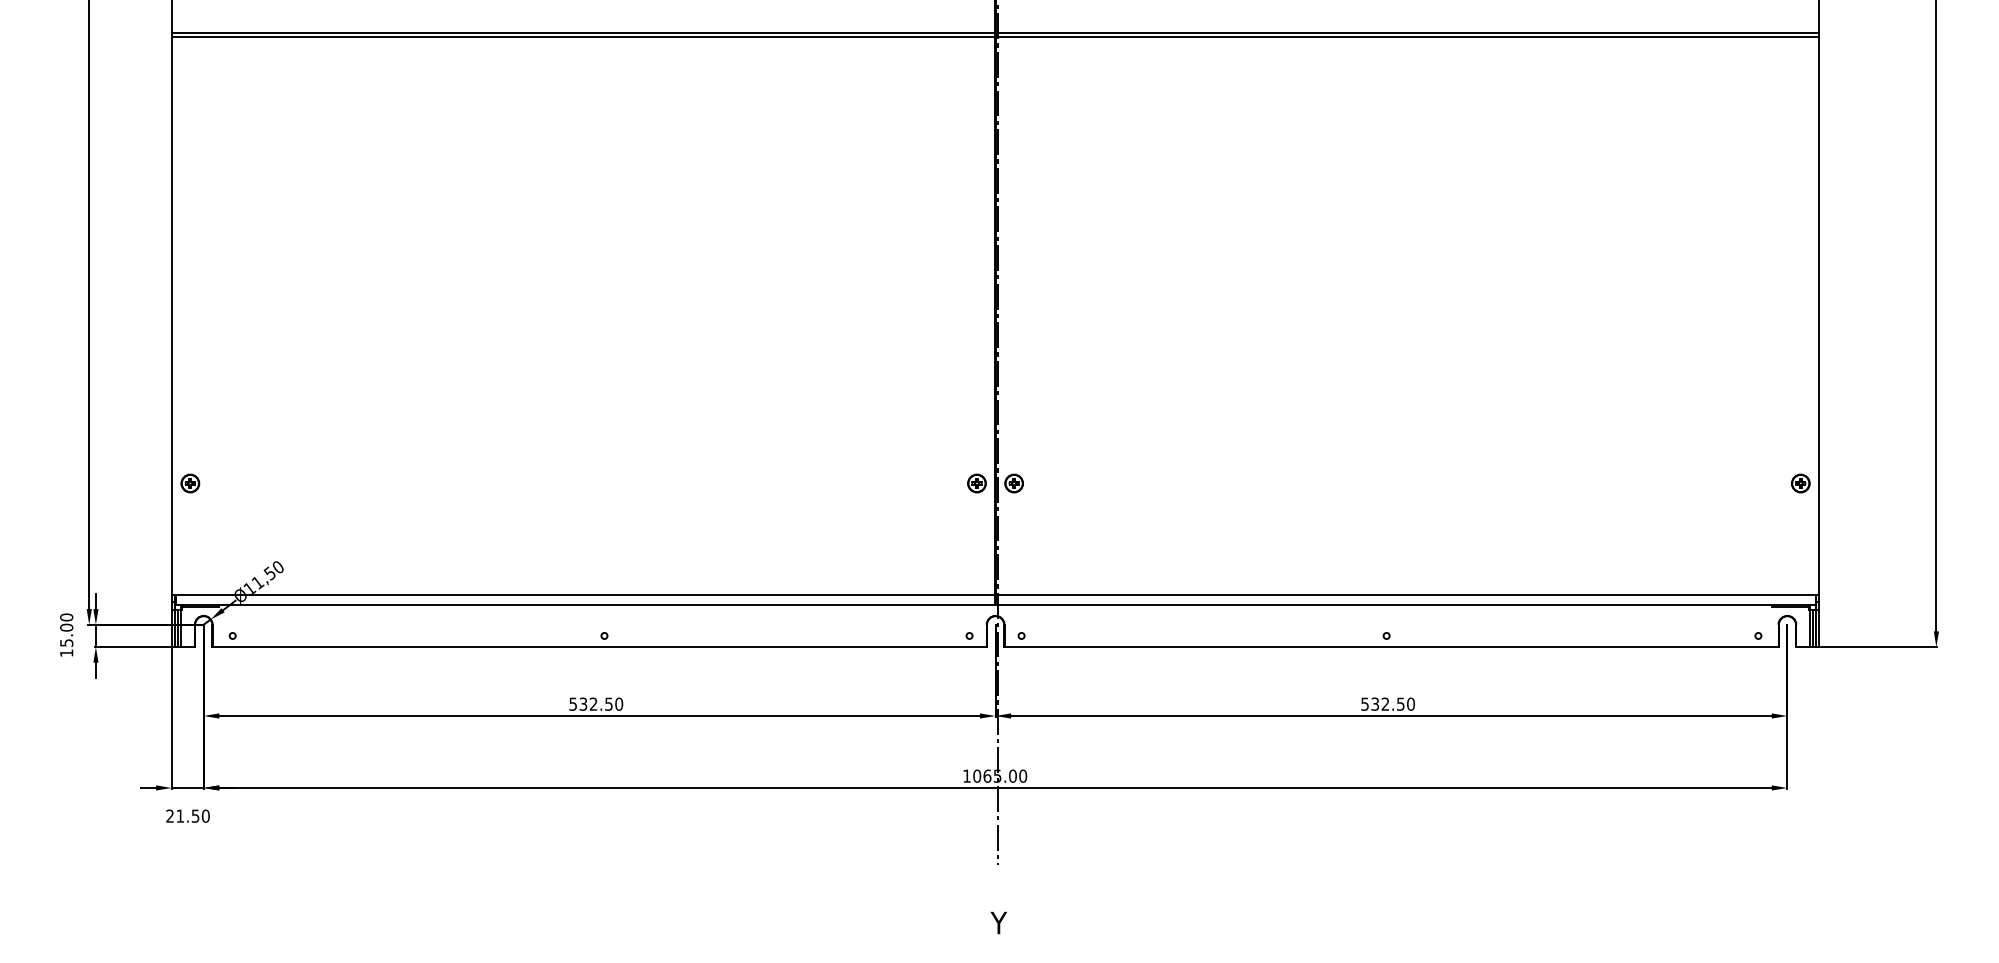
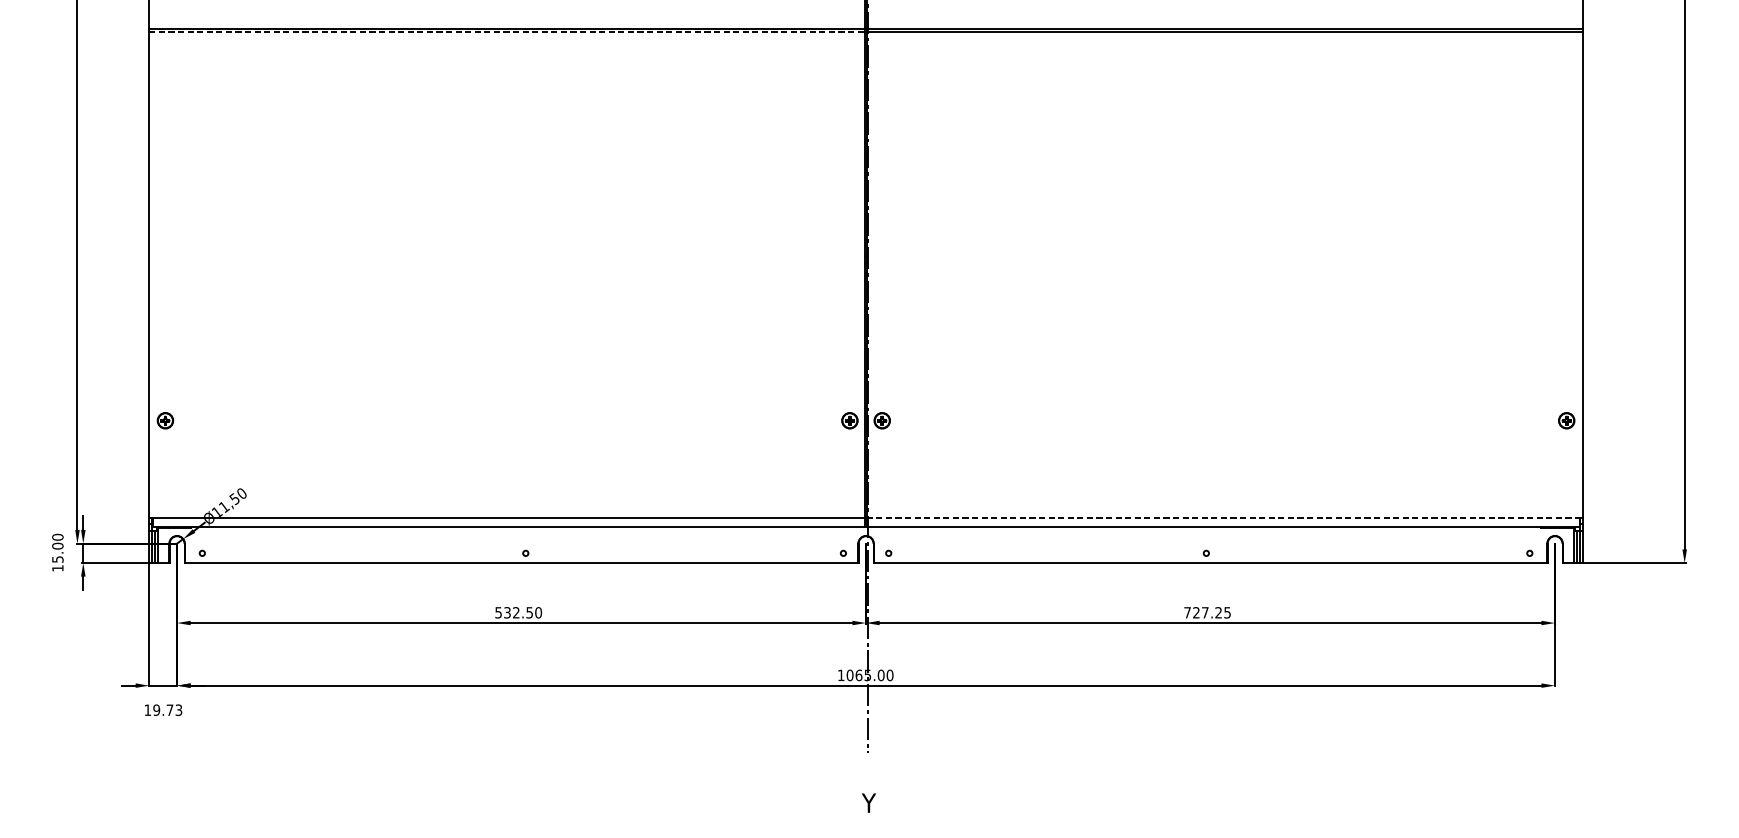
line: (583, 37) -> (507, 32), solid -> dashed
line: (1405, 595) -> (1222, 518), solid -> dashed
text: (1387, 703) -> (1207, 612), 532.50 -> 727.25
text: (187, 815) -> (162, 709), 21.50 -> 19.73

